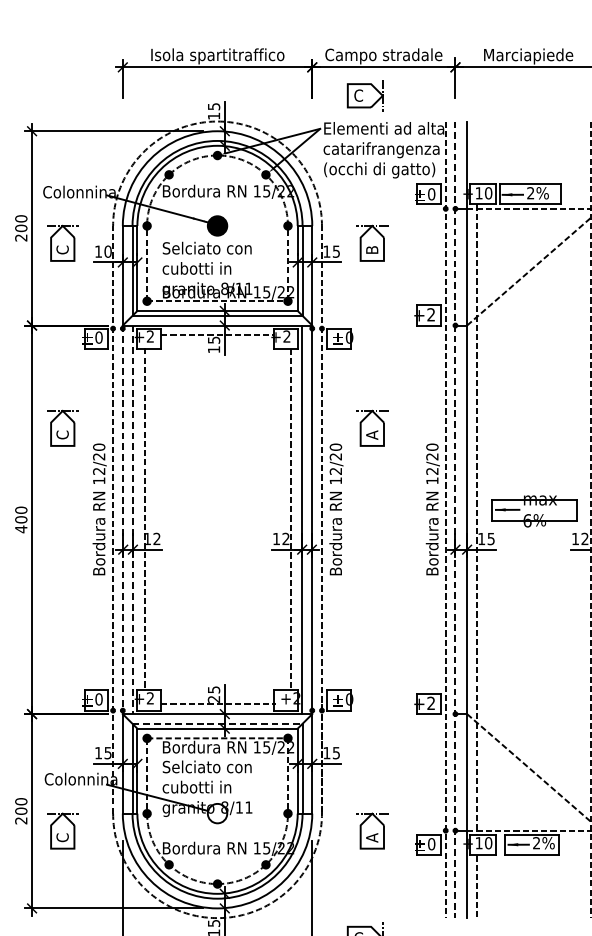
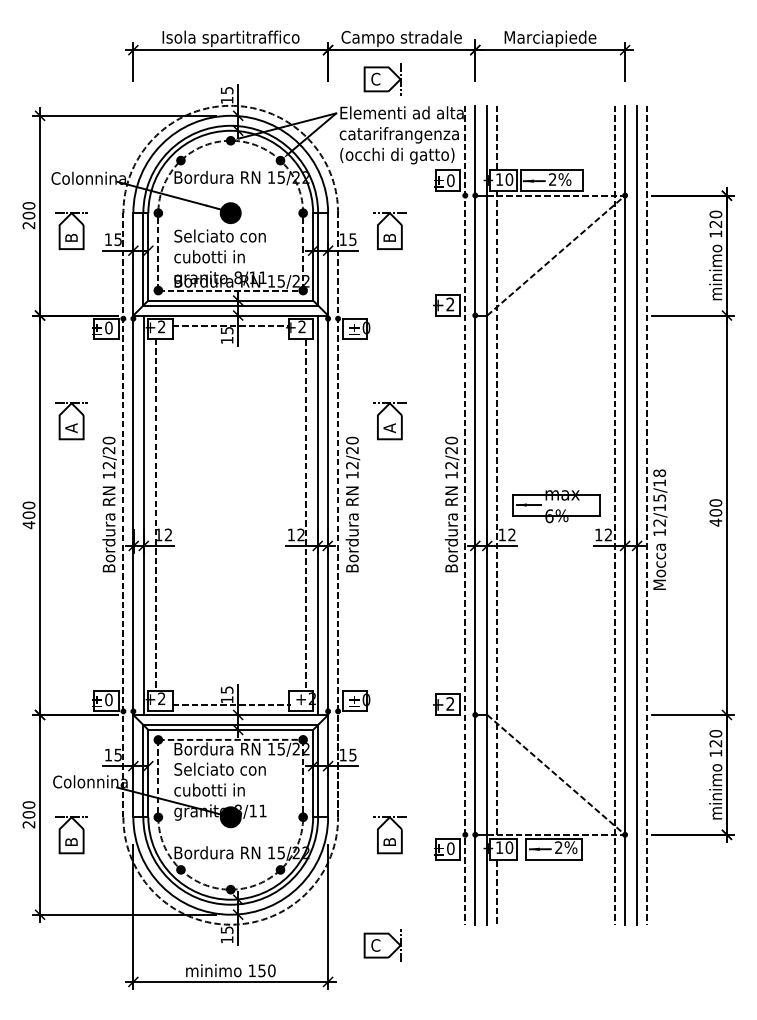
line: (477, 152) -> (497, 137), added
text: (62, 249) -> (71, 237), C -> B
text: (108, 251) -> (118, 239), 10 -> 15
text: (62, 435) -> (71, 428), C -> A
line: (122, 520) -> (133, 515), dashed -> solid
line: (132, 520) -> (143, 515), dashed -> solid
line: (455, 520) -> (475, 515), dashed -> solid
text: (490, 538) -> (511, 534), 15 -> 12
text: (213, 699) -> (226, 699), 25 -> 15
line: (218, 723) -> (231, 724), dashed -> solid
fill: (217, 813) -> (230, 817), added
text: (62, 837) -> (71, 841), C -> B
text: (371, 838) -> (389, 842), A -> B

